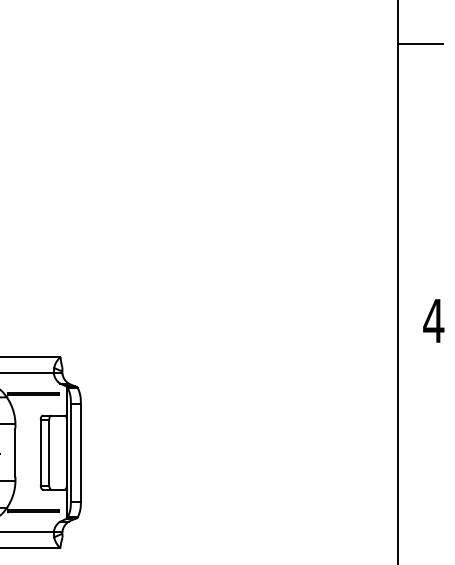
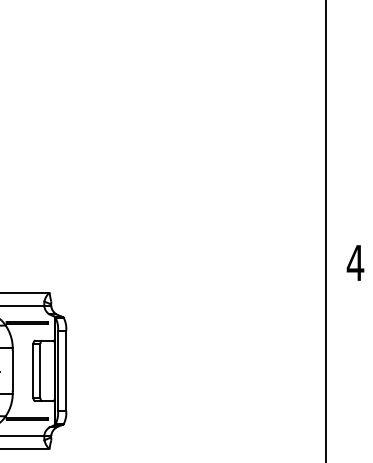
line: (419, 43) -> (343, 35), removed

